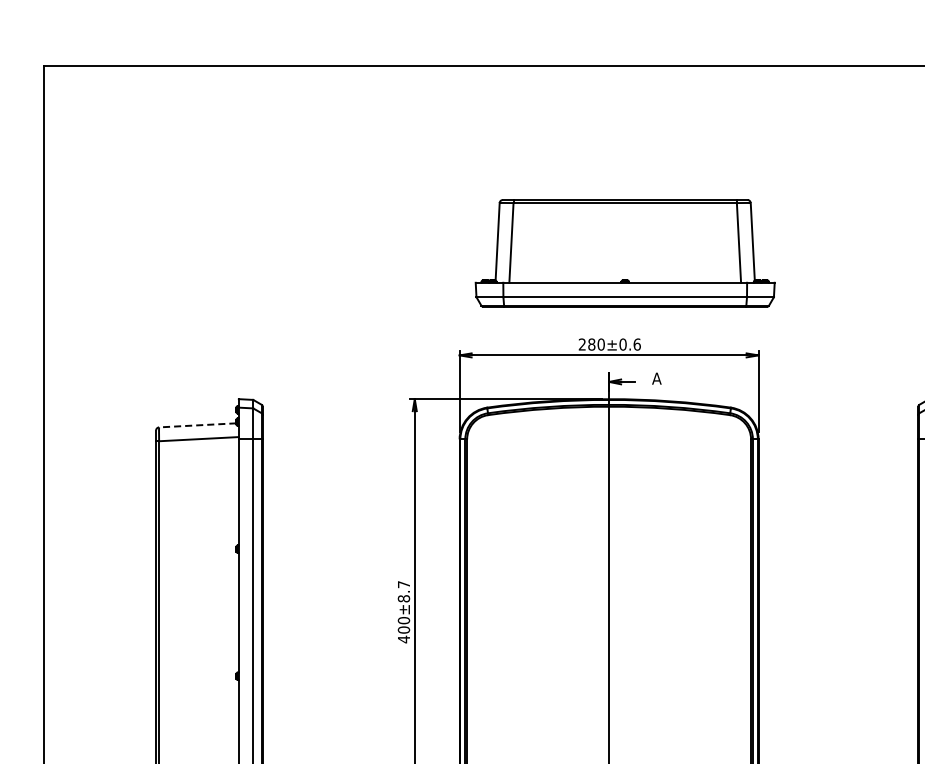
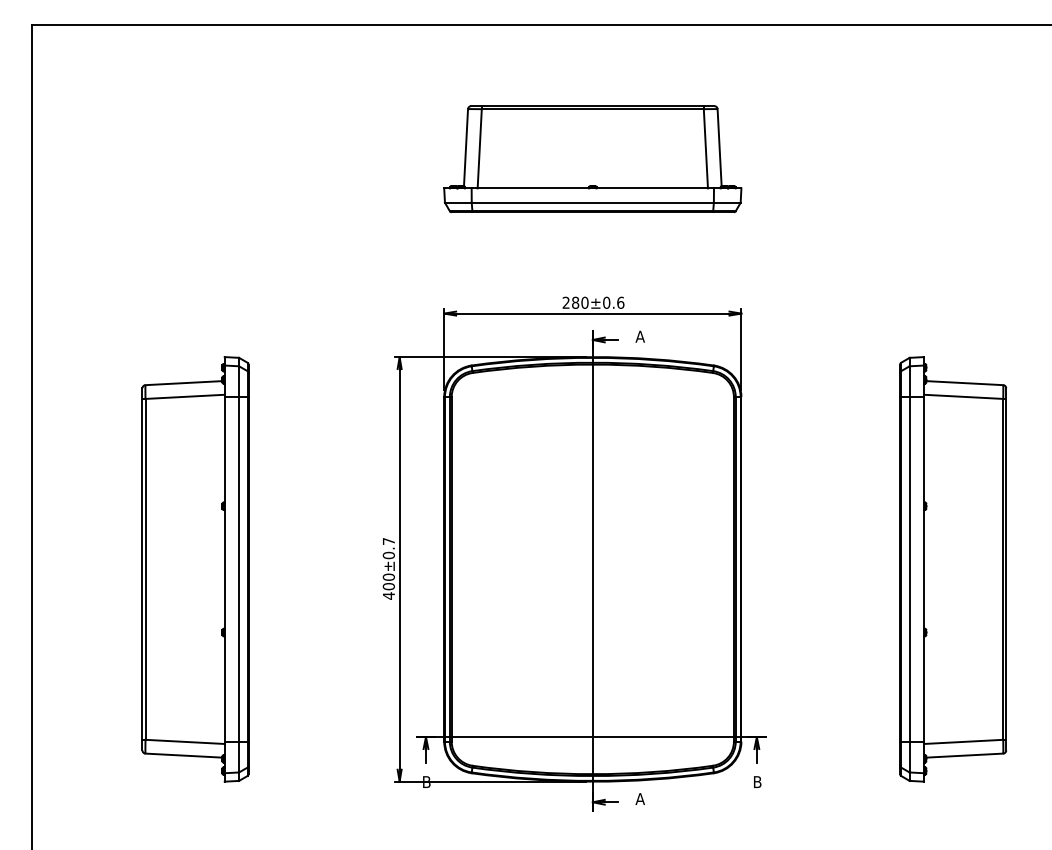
part: (624, 253) -> (592, 159), moved
line: (197, 425) -> (183, 383), dashed -> solid
text: (403, 598) -> (388, 555), 400±8.7 -> 400±0.7

